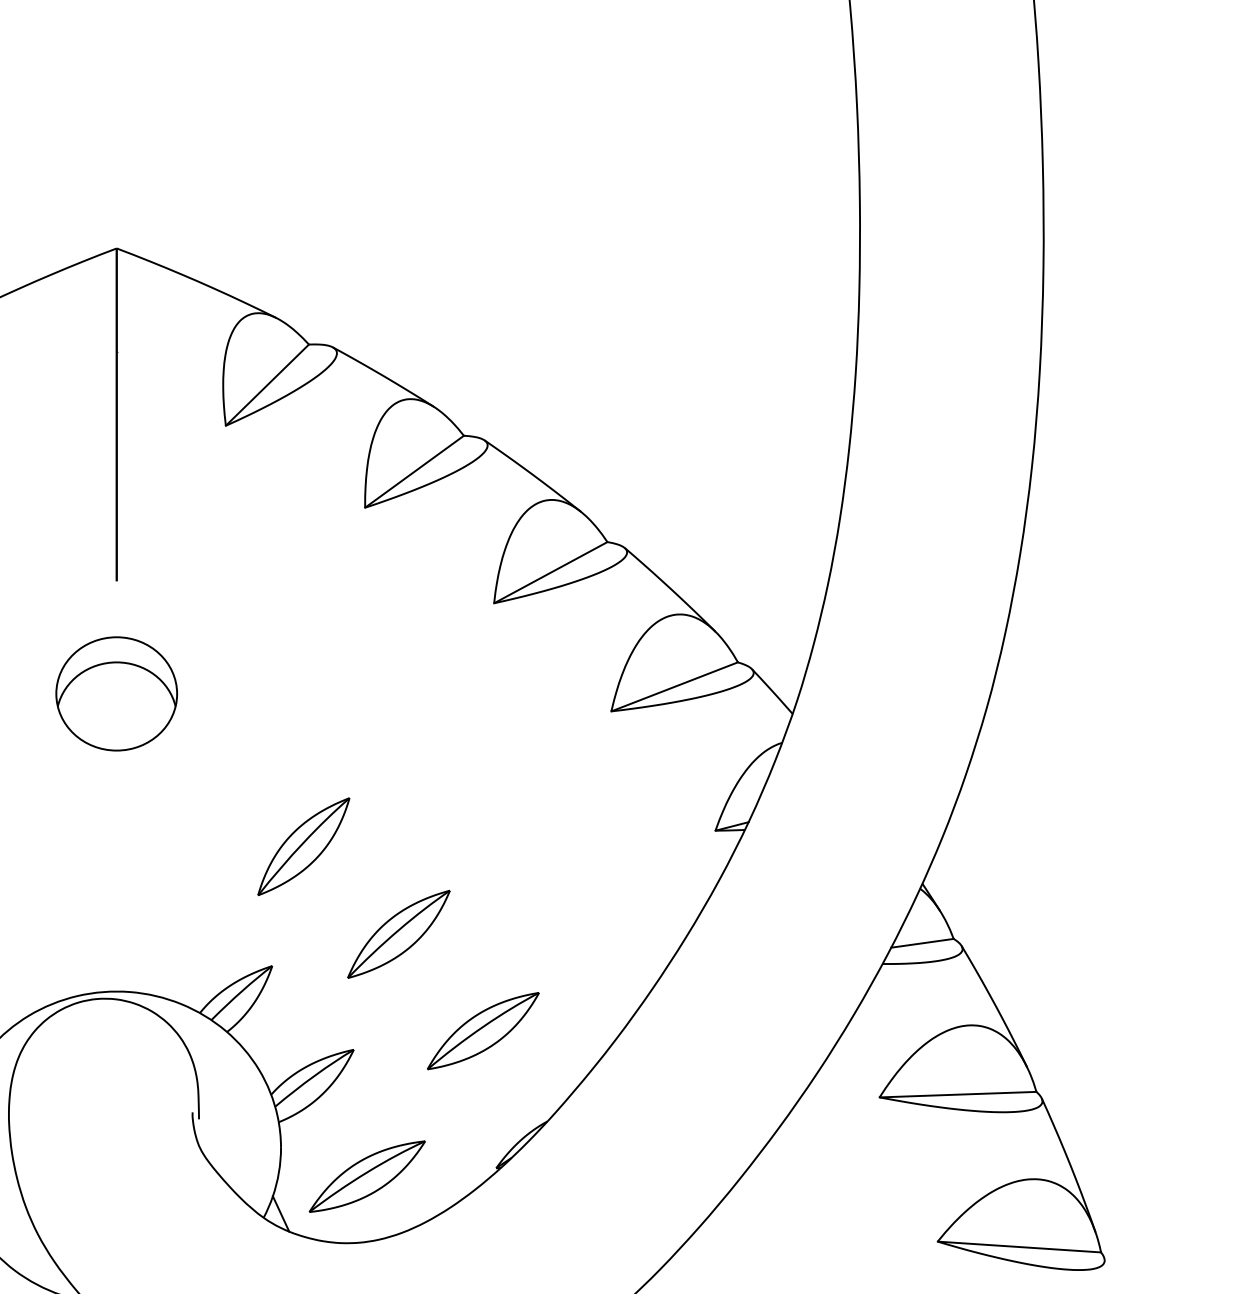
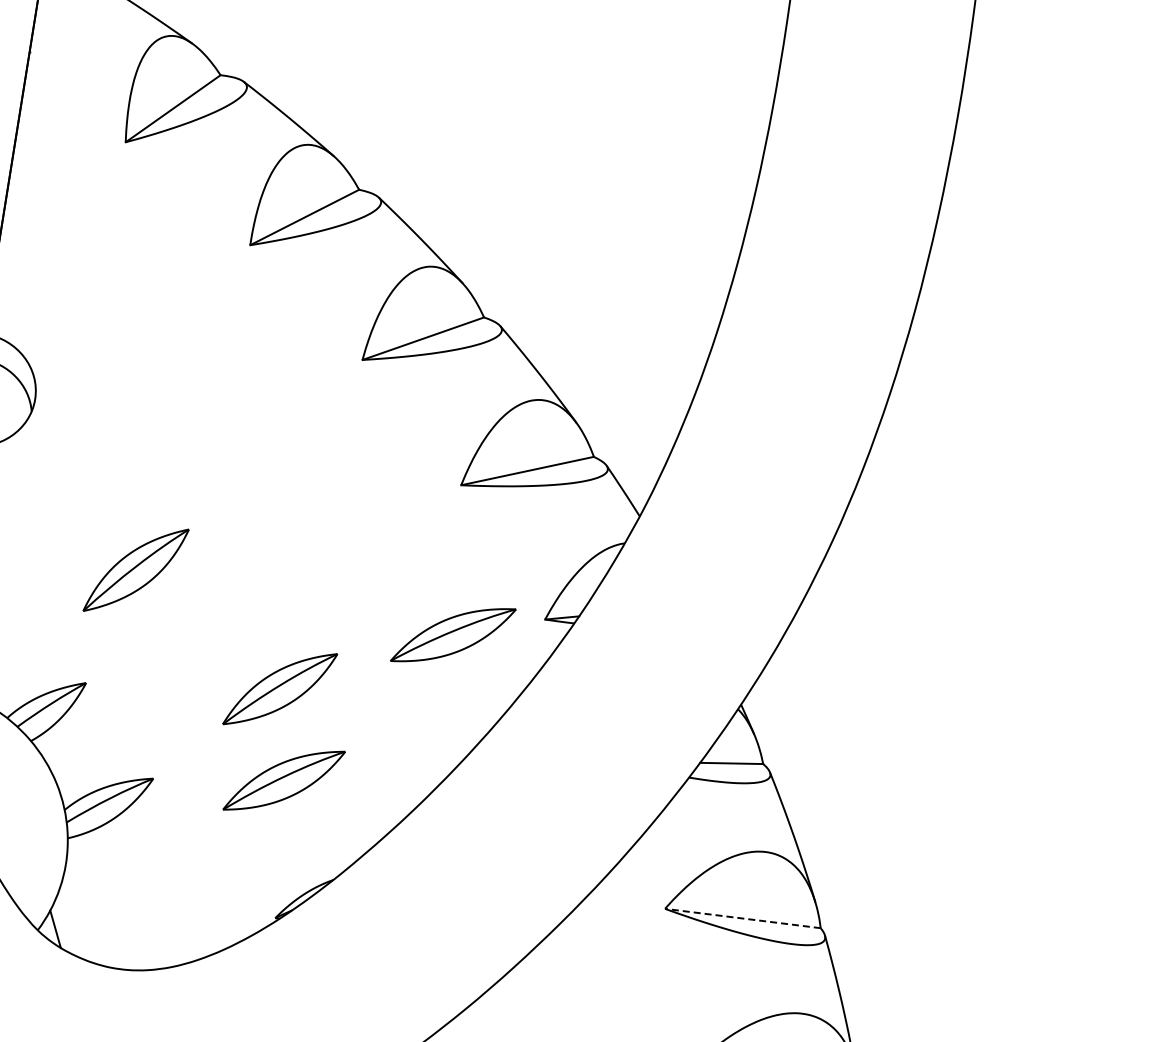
part: (398, 933) -> (279, 688), moved
line: (957, 1094) -> (742, 918), solid -> dashed
part: (366, 1176) -> (452, 634), moved

